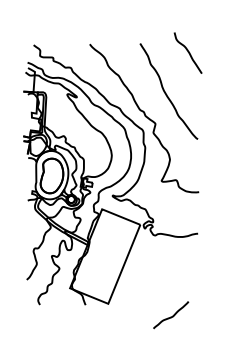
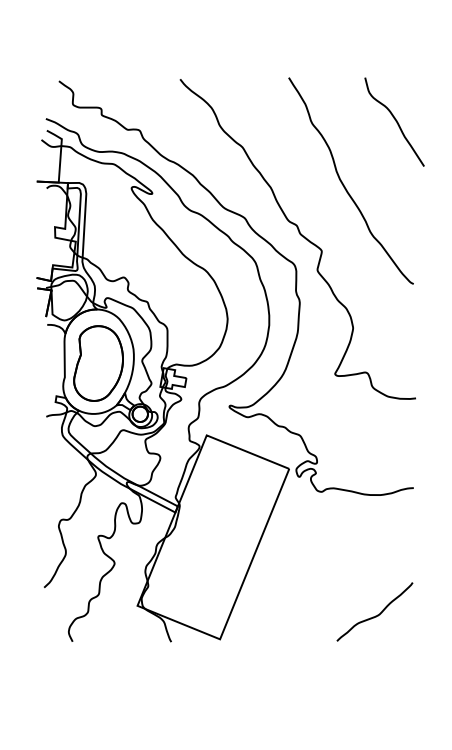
curve: (187, 52) -> (393, 120), moved
curve: (172, 315) -> (377, 612), moved

